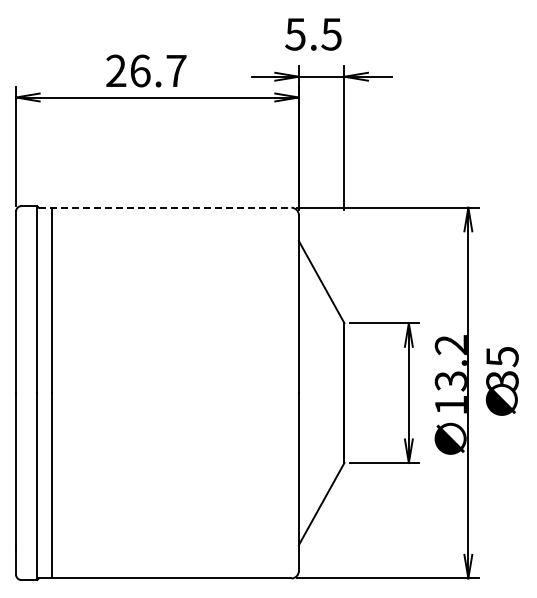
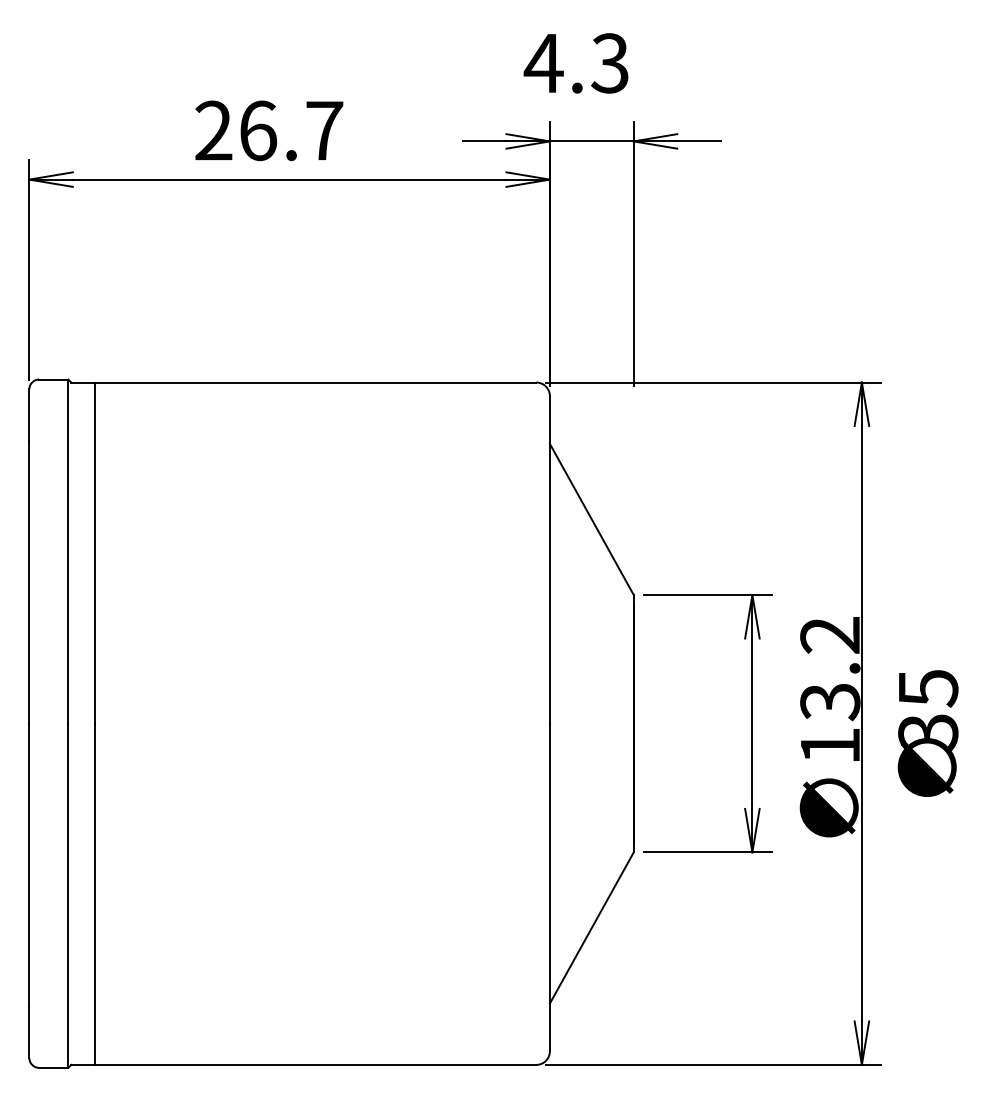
text: (312, 34) -> (574, 63), 5.5 -> 4.3
line: (165, 207) -> (304, 382), dashed -> solid
text: (501, 381) -> (926, 733), moved

